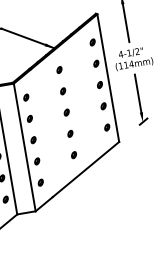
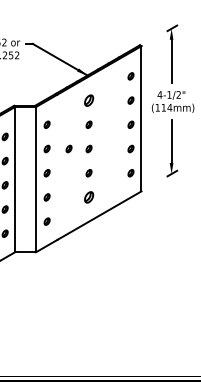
part: (58, 70) -> (88, 100), size x1.6
part: (48, 115) -> (68, 148), added
part: (73, 155) -> (88, 197), size x1.6

